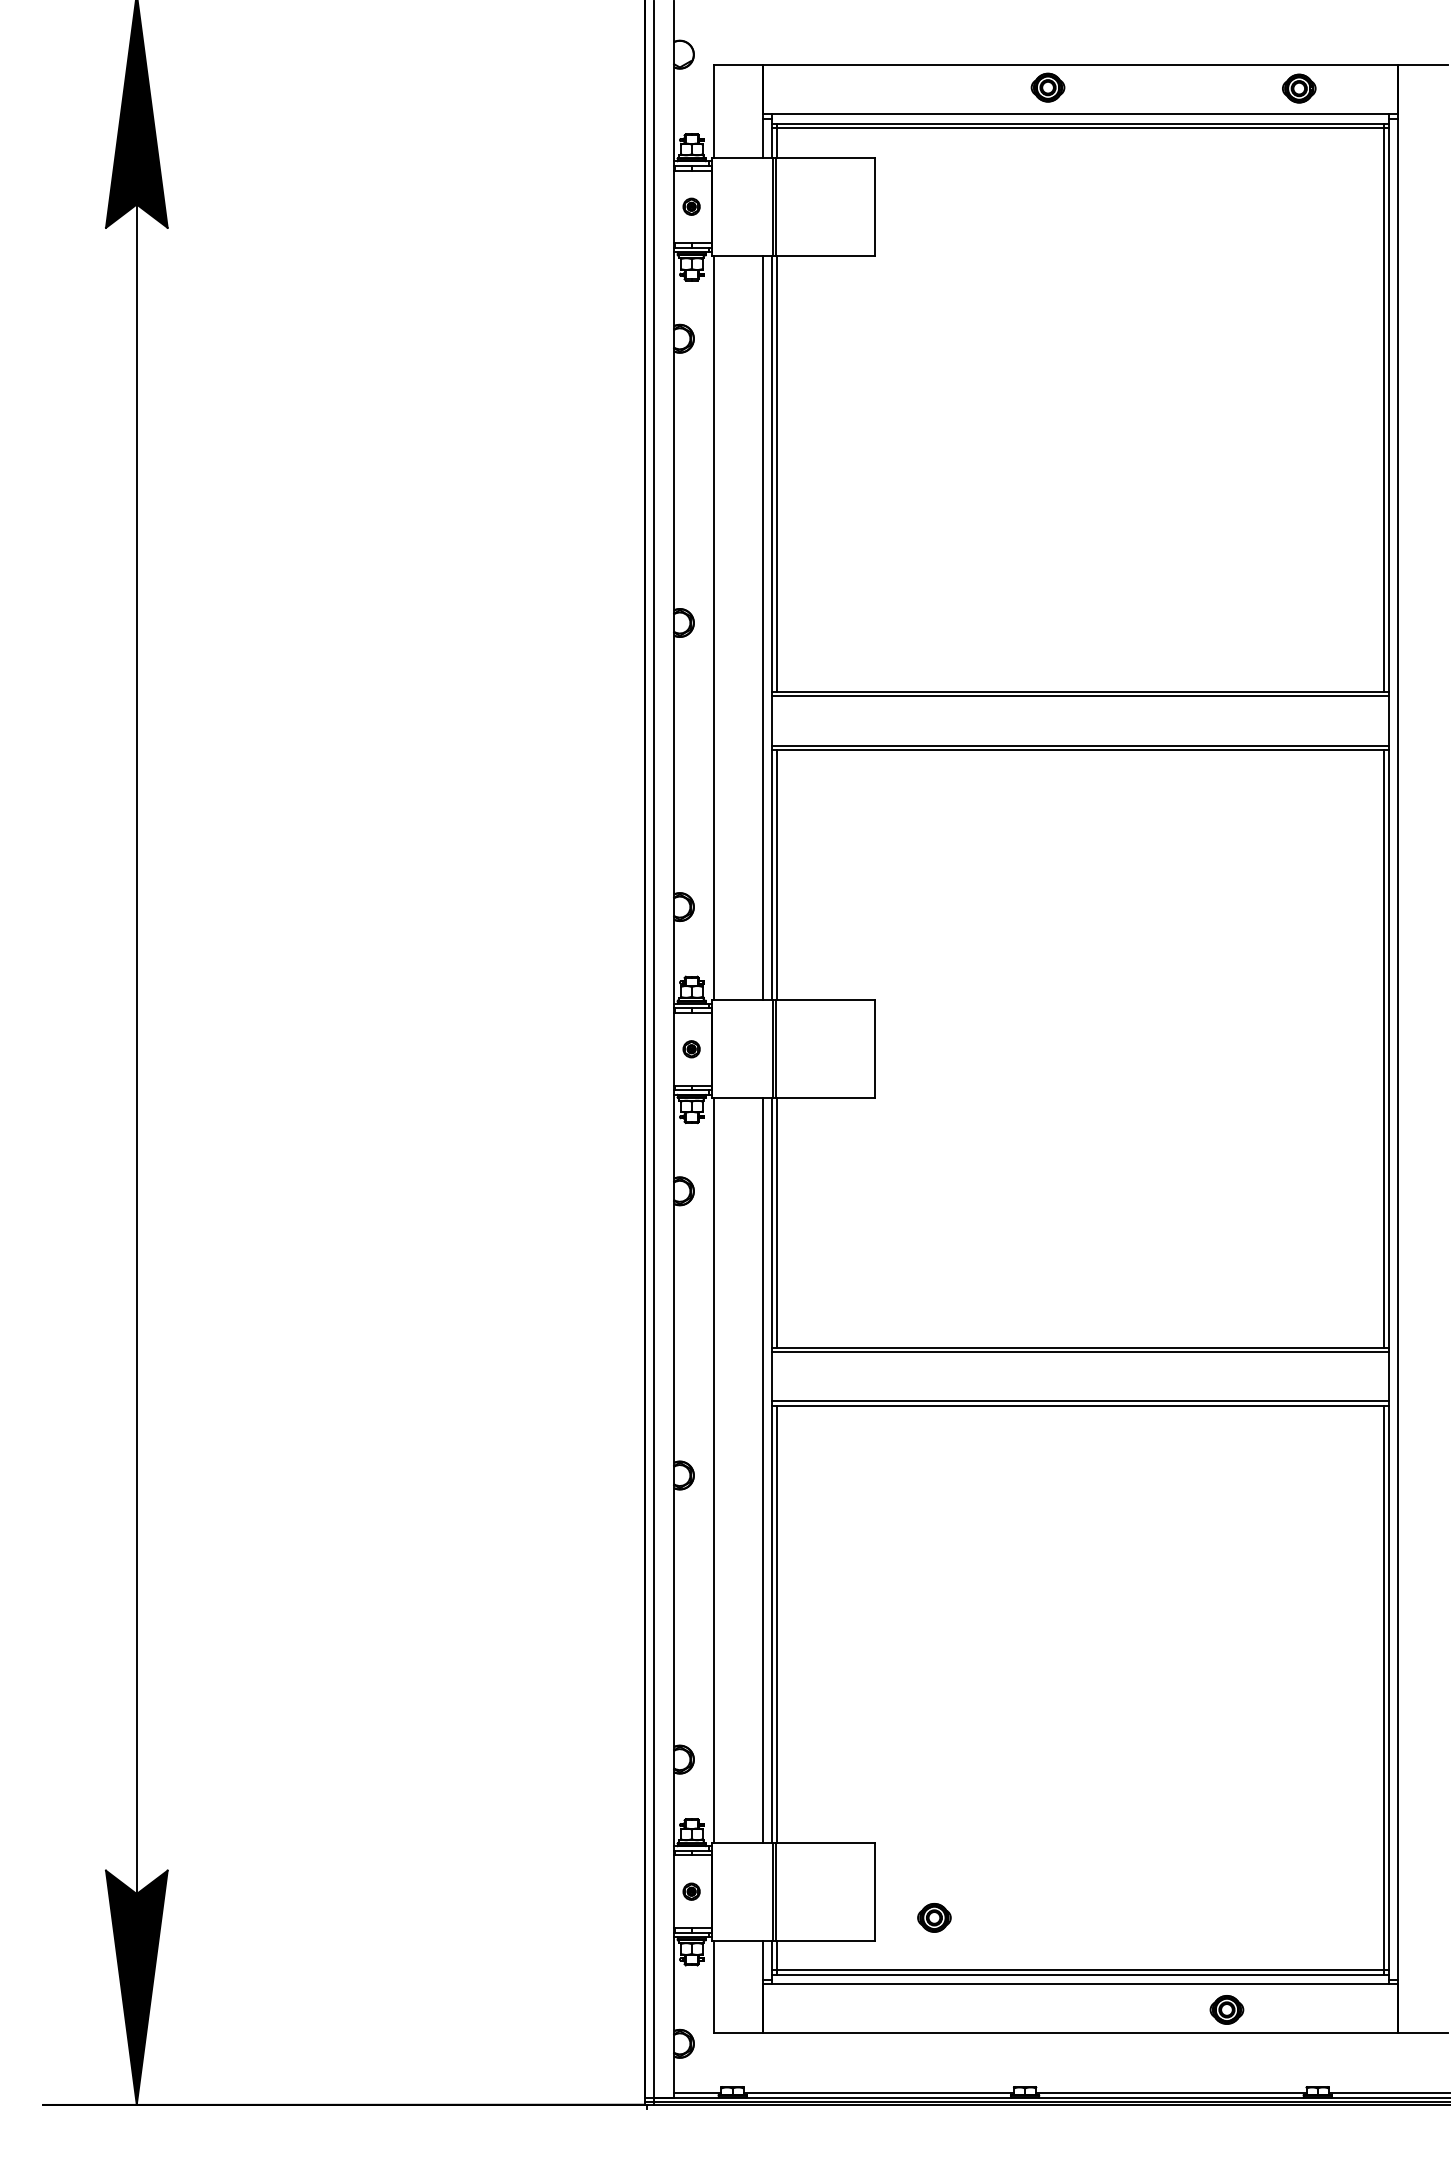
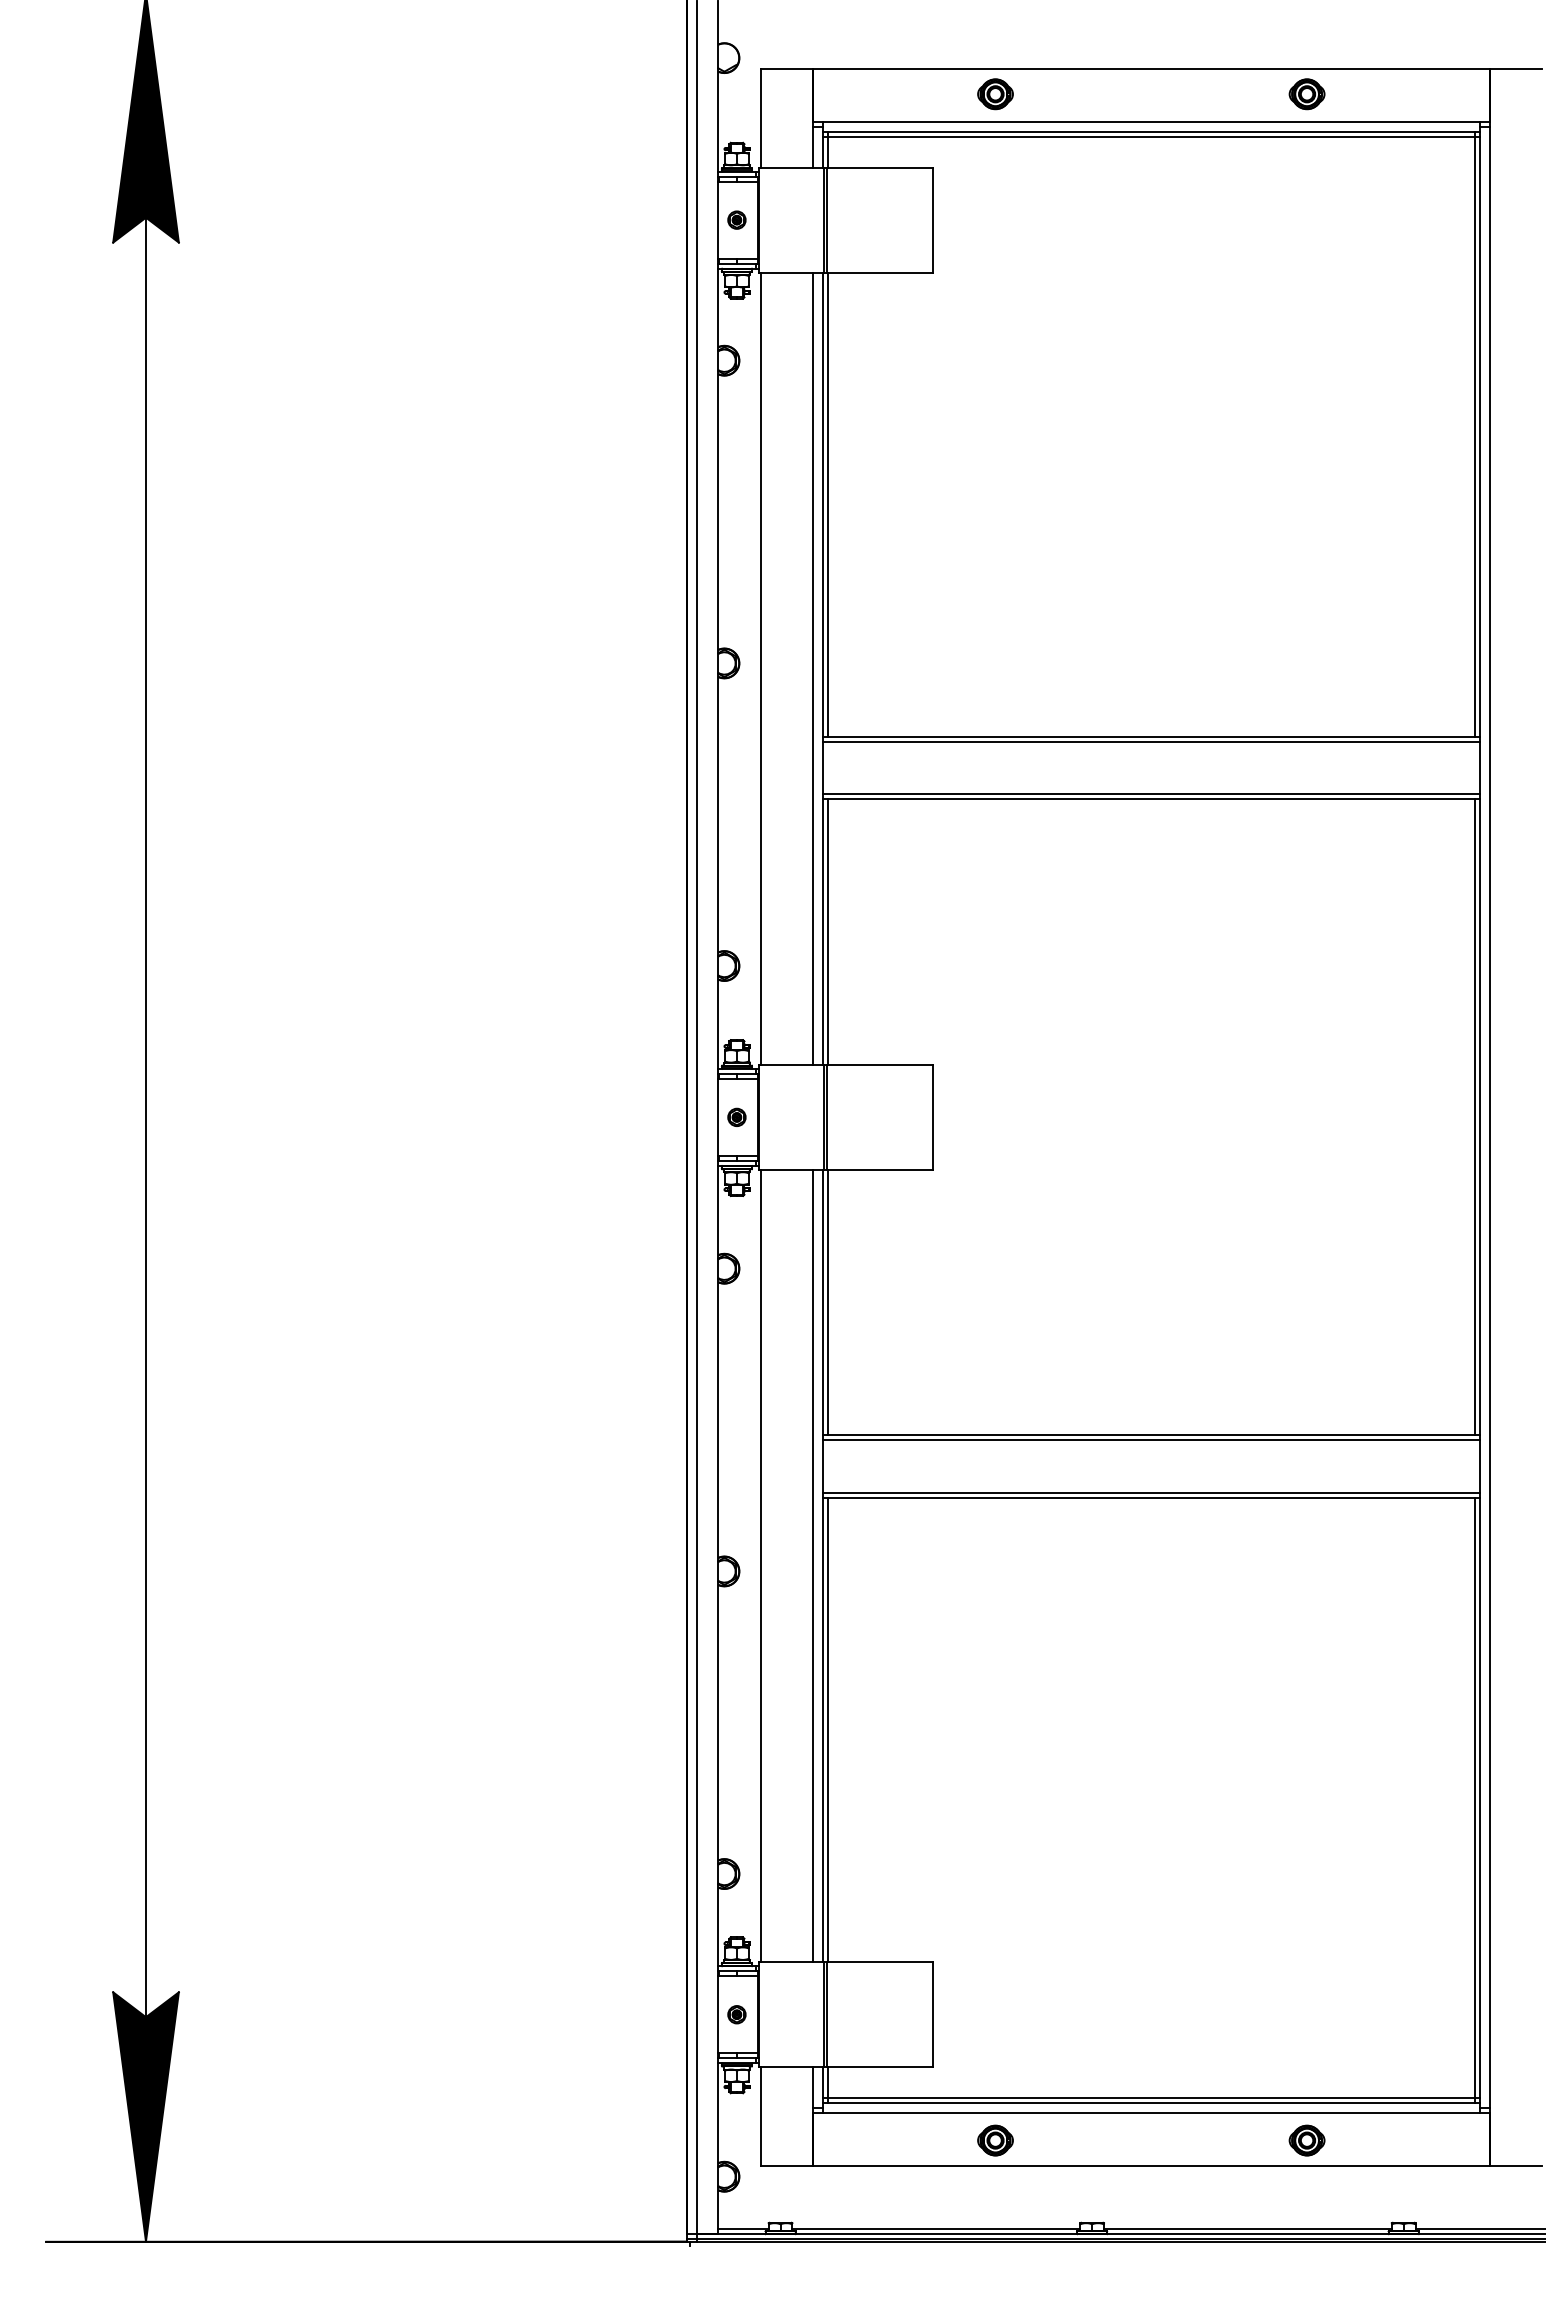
part: (1048, 87) -> (995, 94), moved
part: (1298, 88) -> (1306, 94), moved
part: (934, 1917) -> (995, 2140), moved

